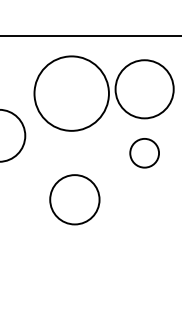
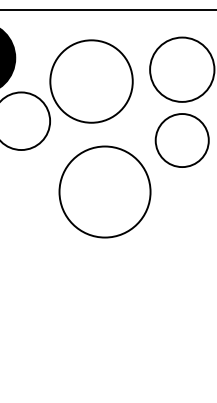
circle: (71, 93) -> (91, 81), moved
circle: (143, 153) -> (181, 140), size x1.67
circle: (74, 199) -> (104, 191), size x1.67

